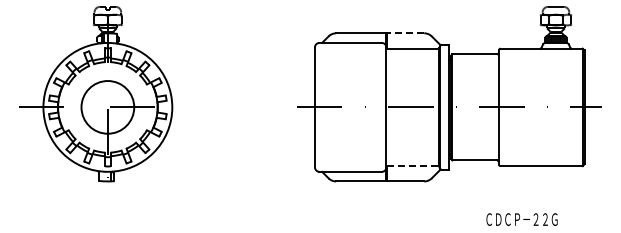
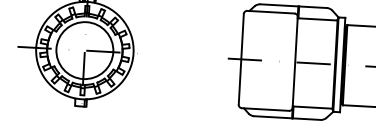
line: (405, 33) -> (312, 7), dashed -> solid
circle: (107, 107) -> (84, 50), size x1.43
line: (412, 165) -> (312, 107), dashed -> solid

